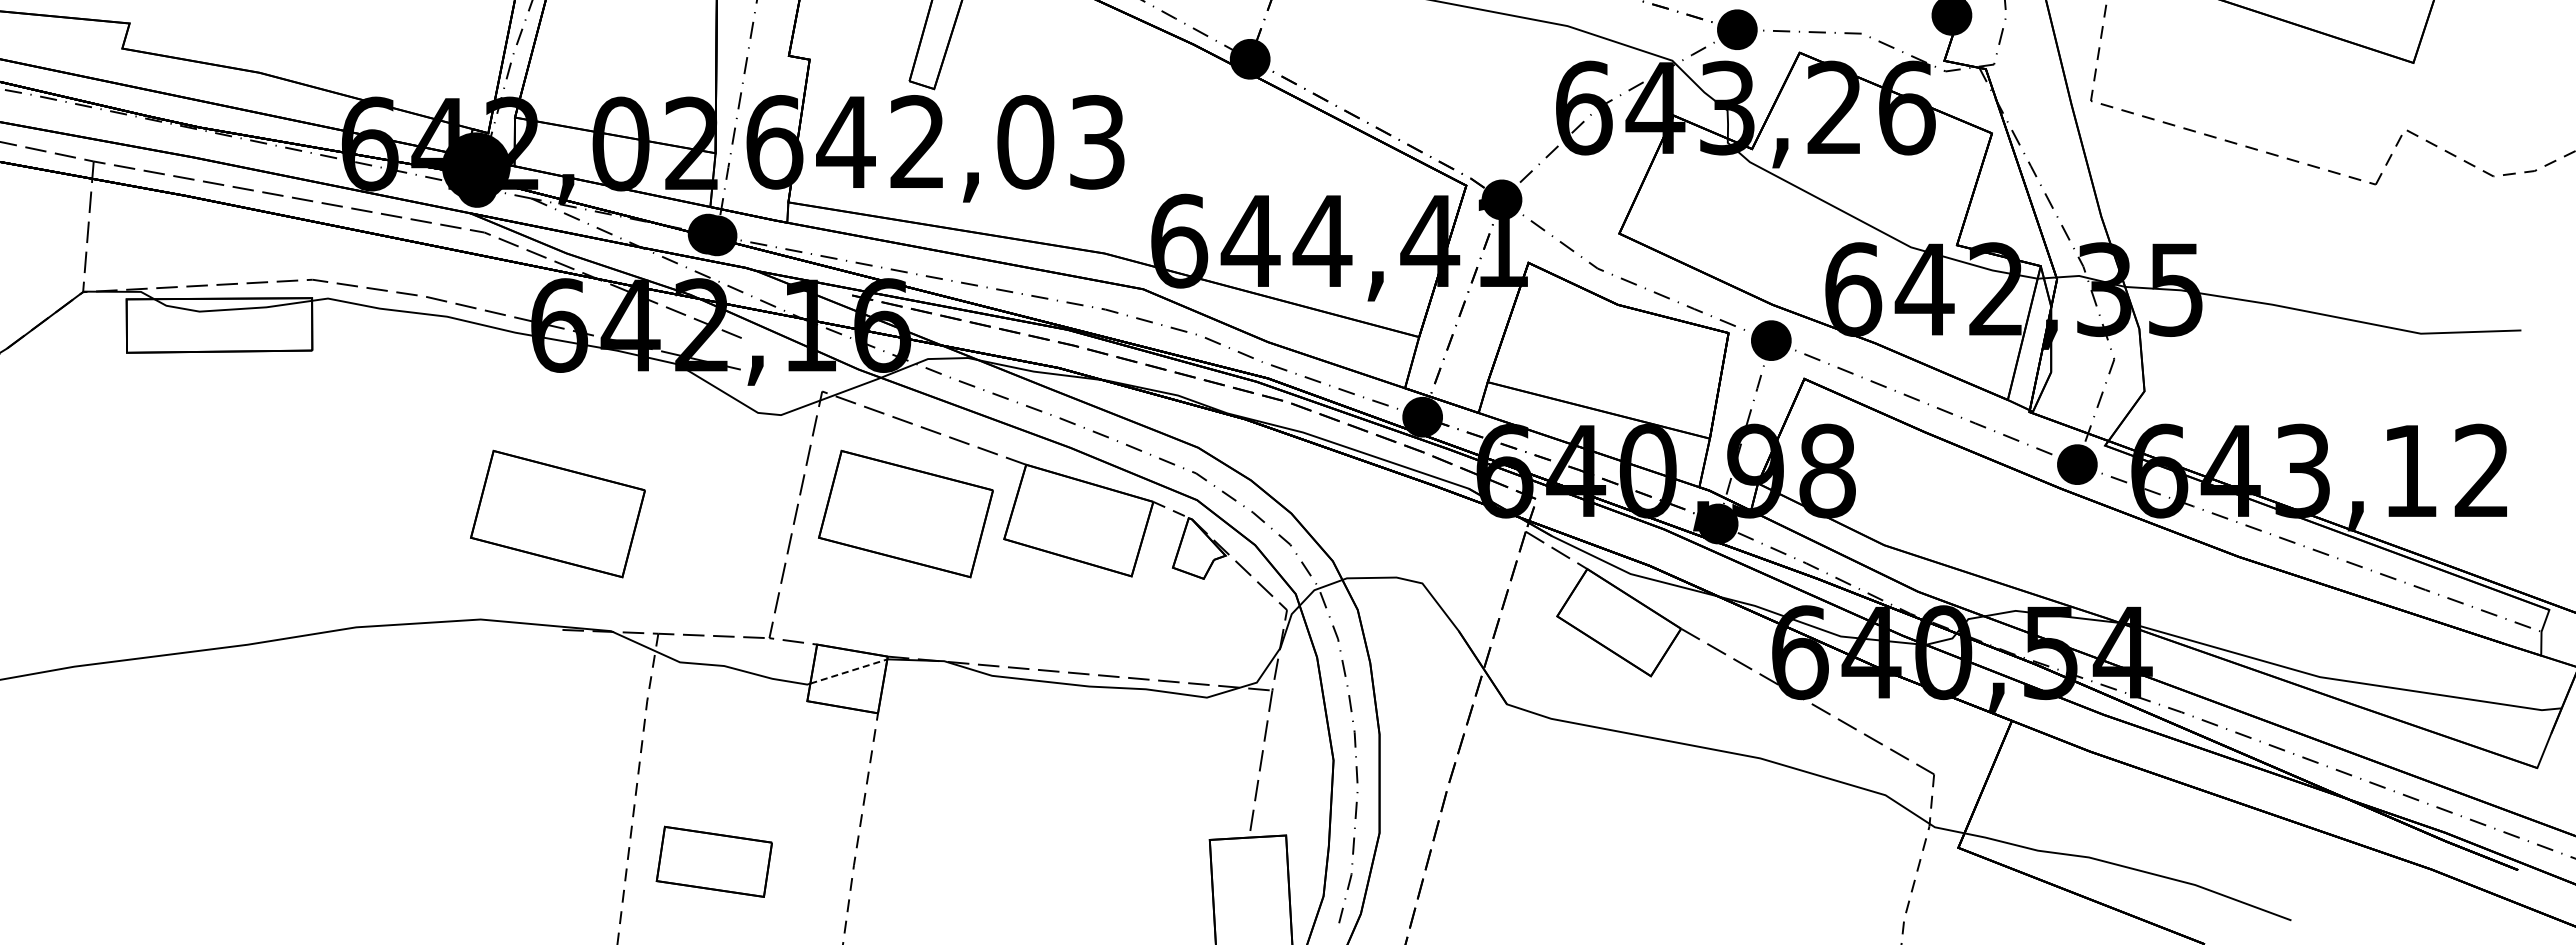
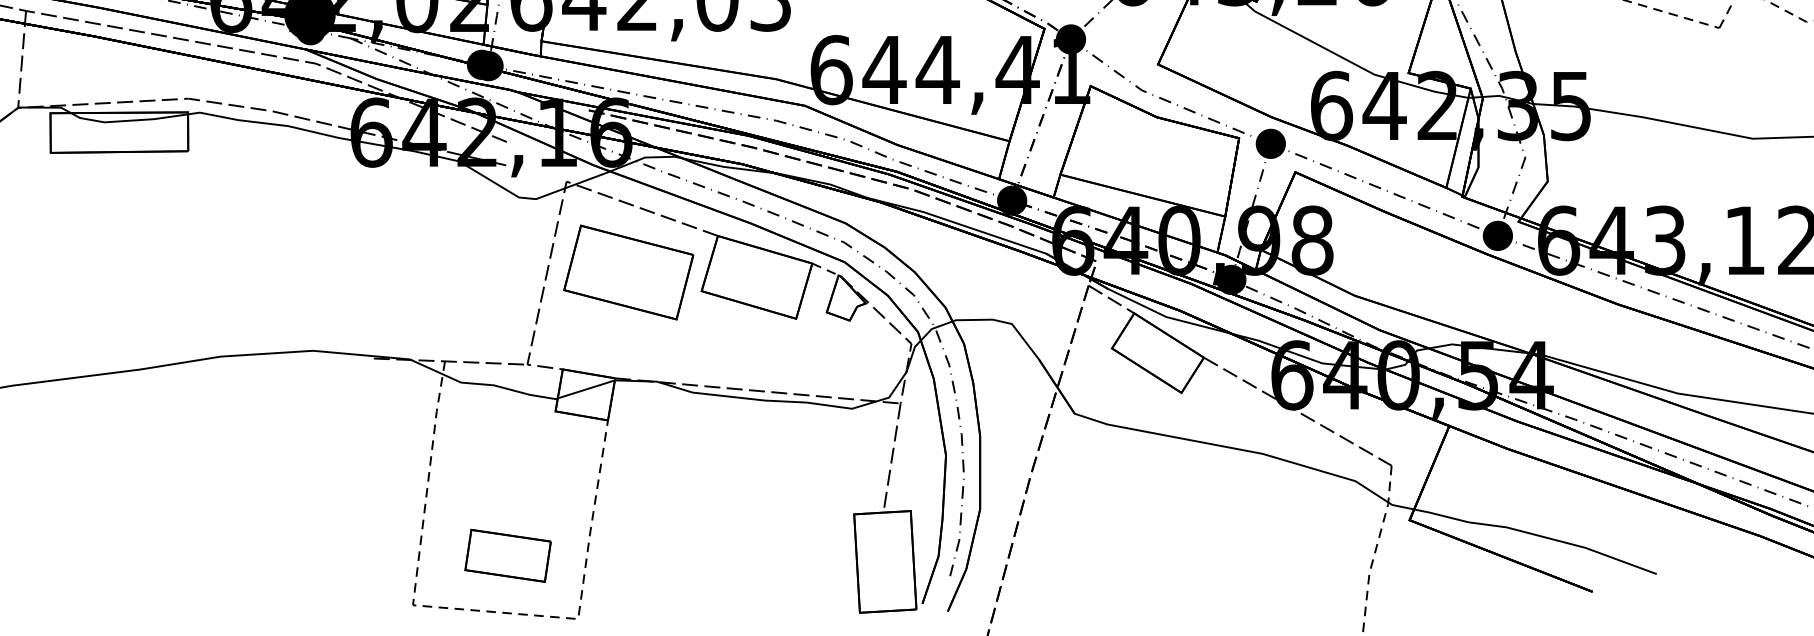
part: (557, 513) -> (370, 272), removed
line: (849, 671) -> (586, 389), dashed -> solid
part: (713, 861) -> (507, 555), moved

